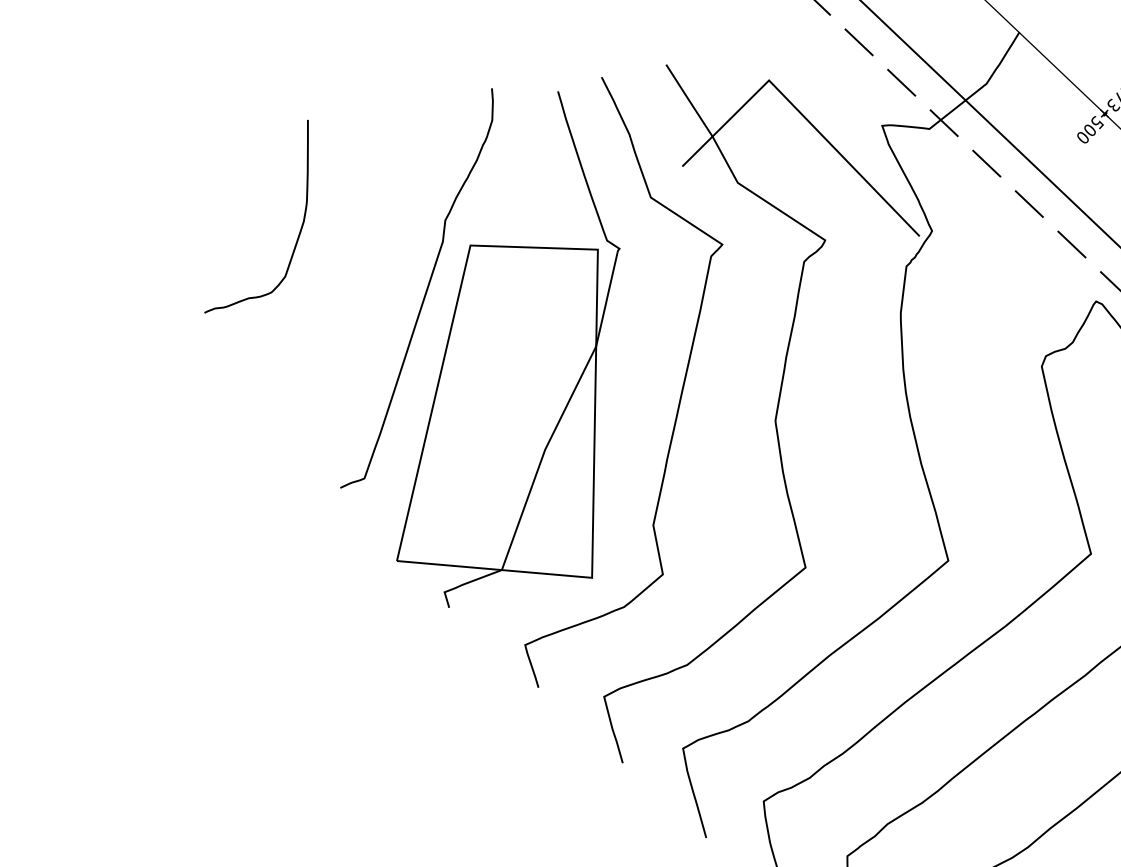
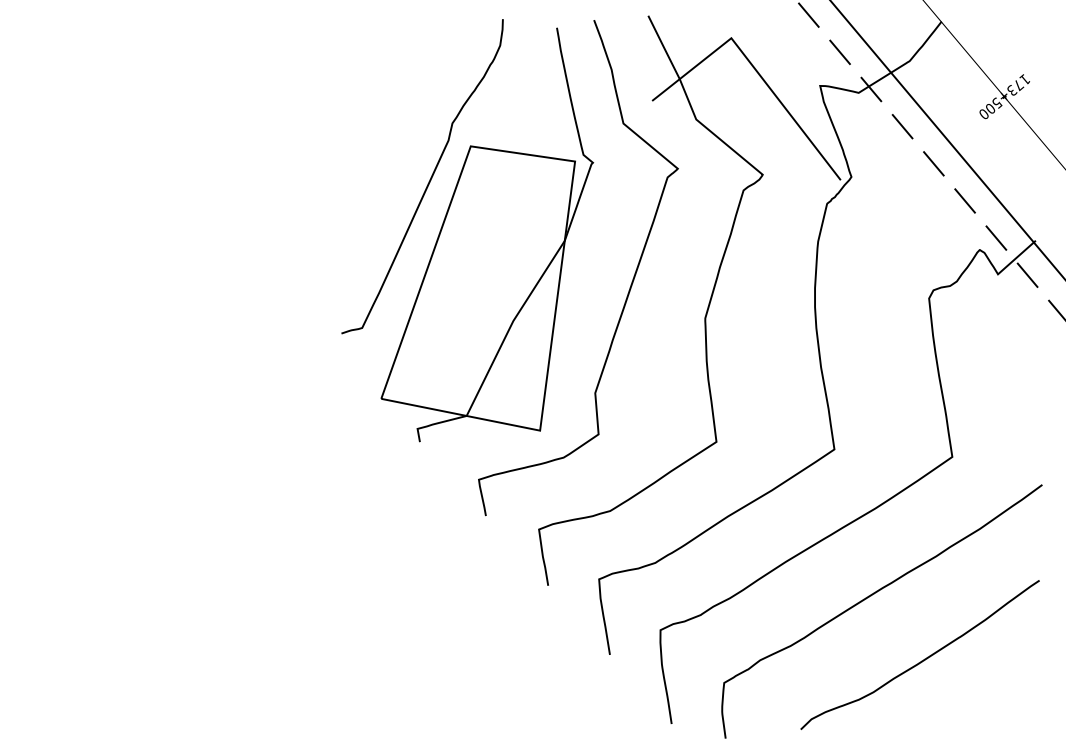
curve: (299, 230) -> (331, 118), removed

